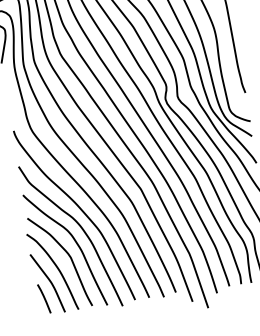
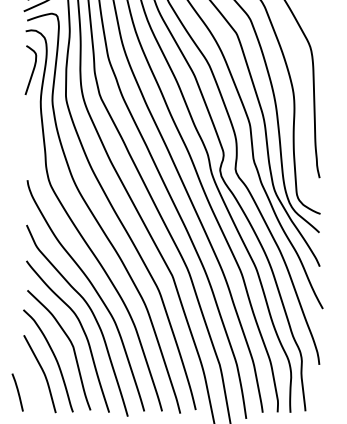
line: (44, 298) -> (17, 392), moved

